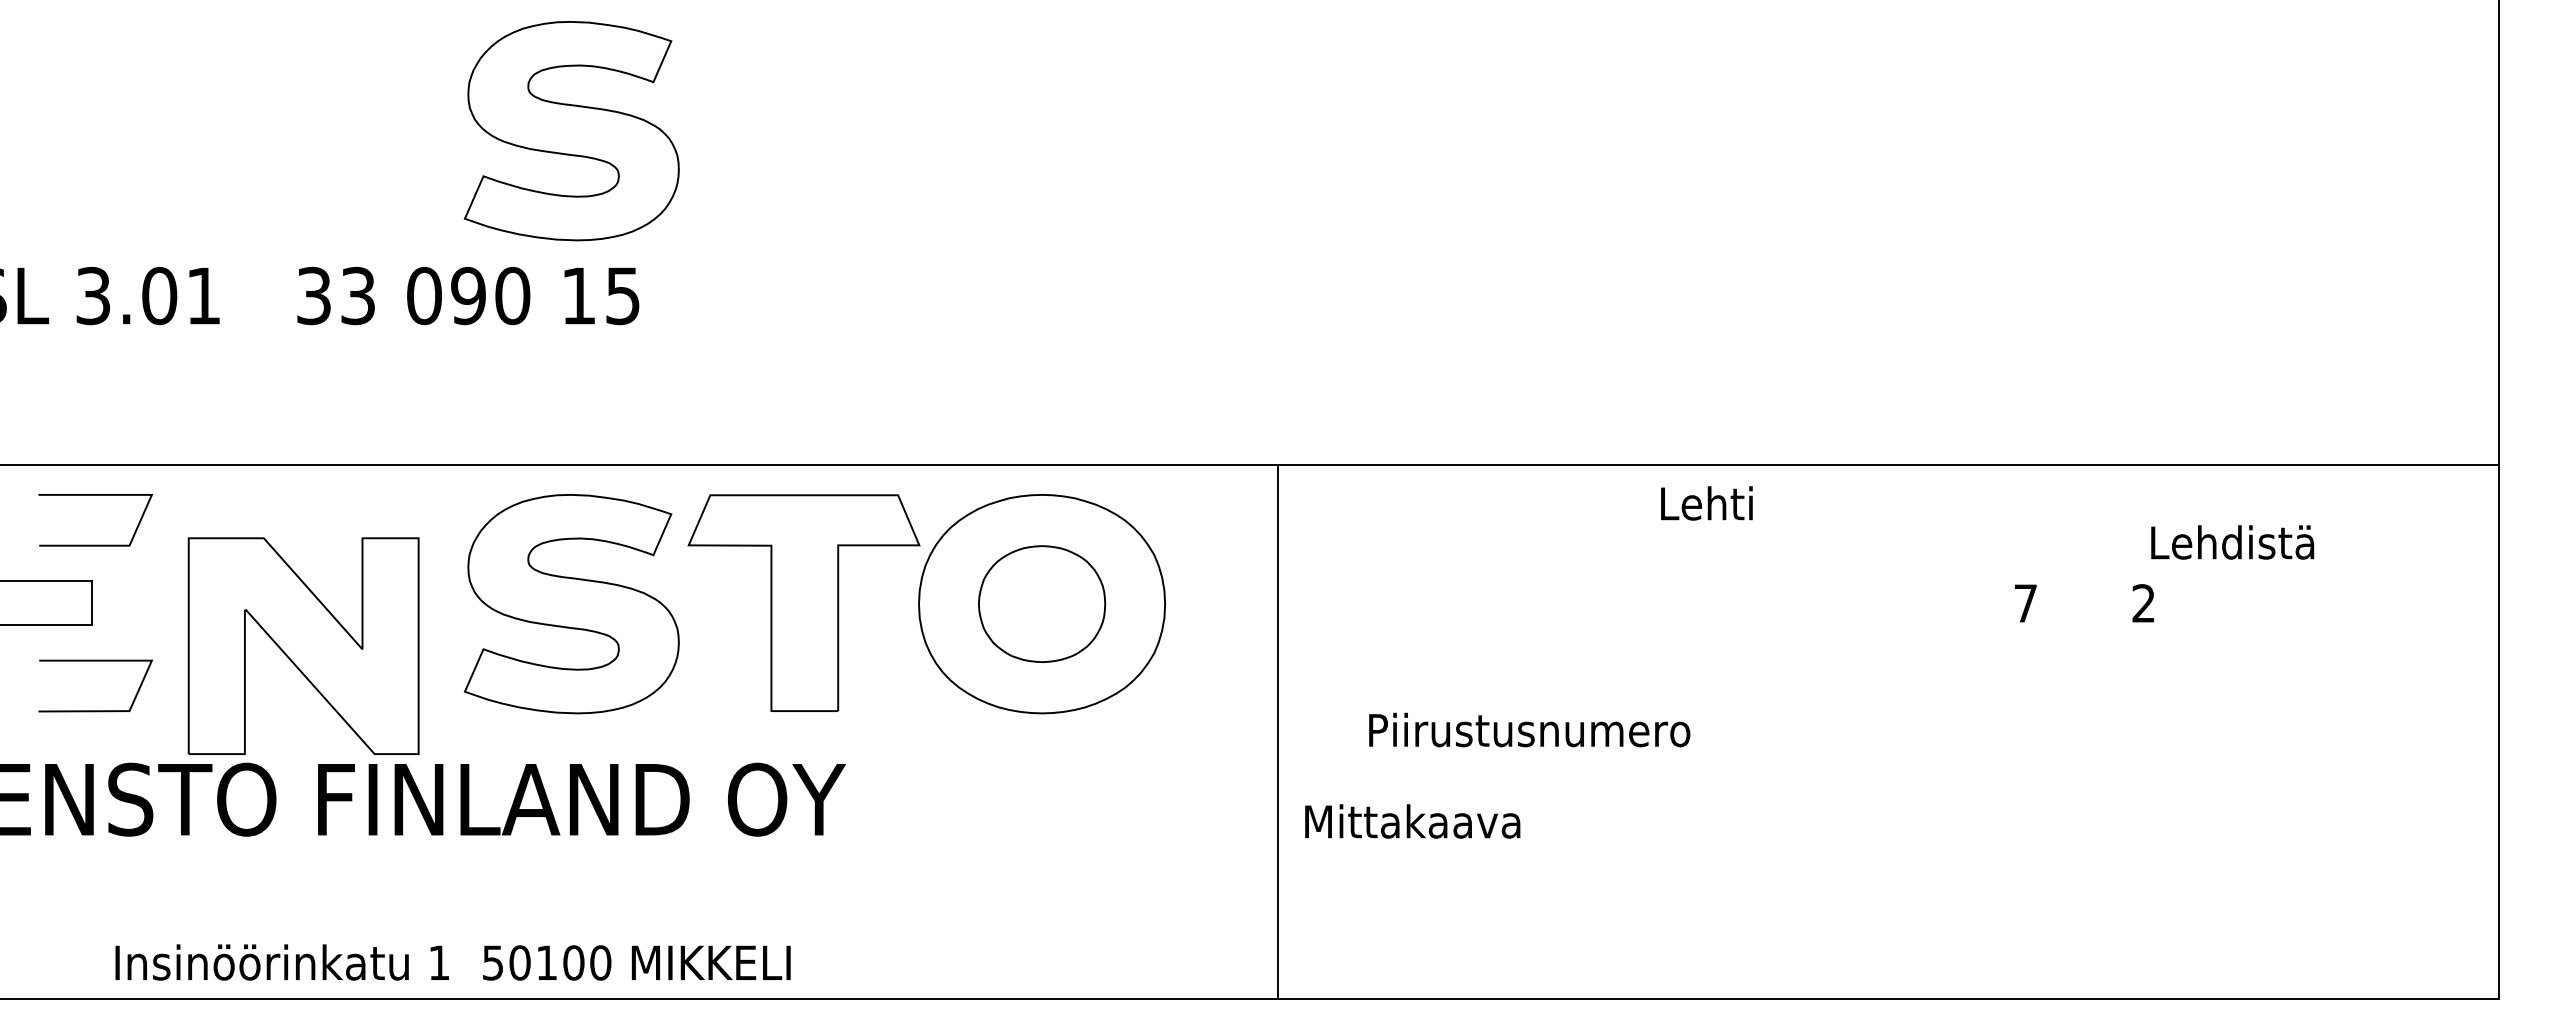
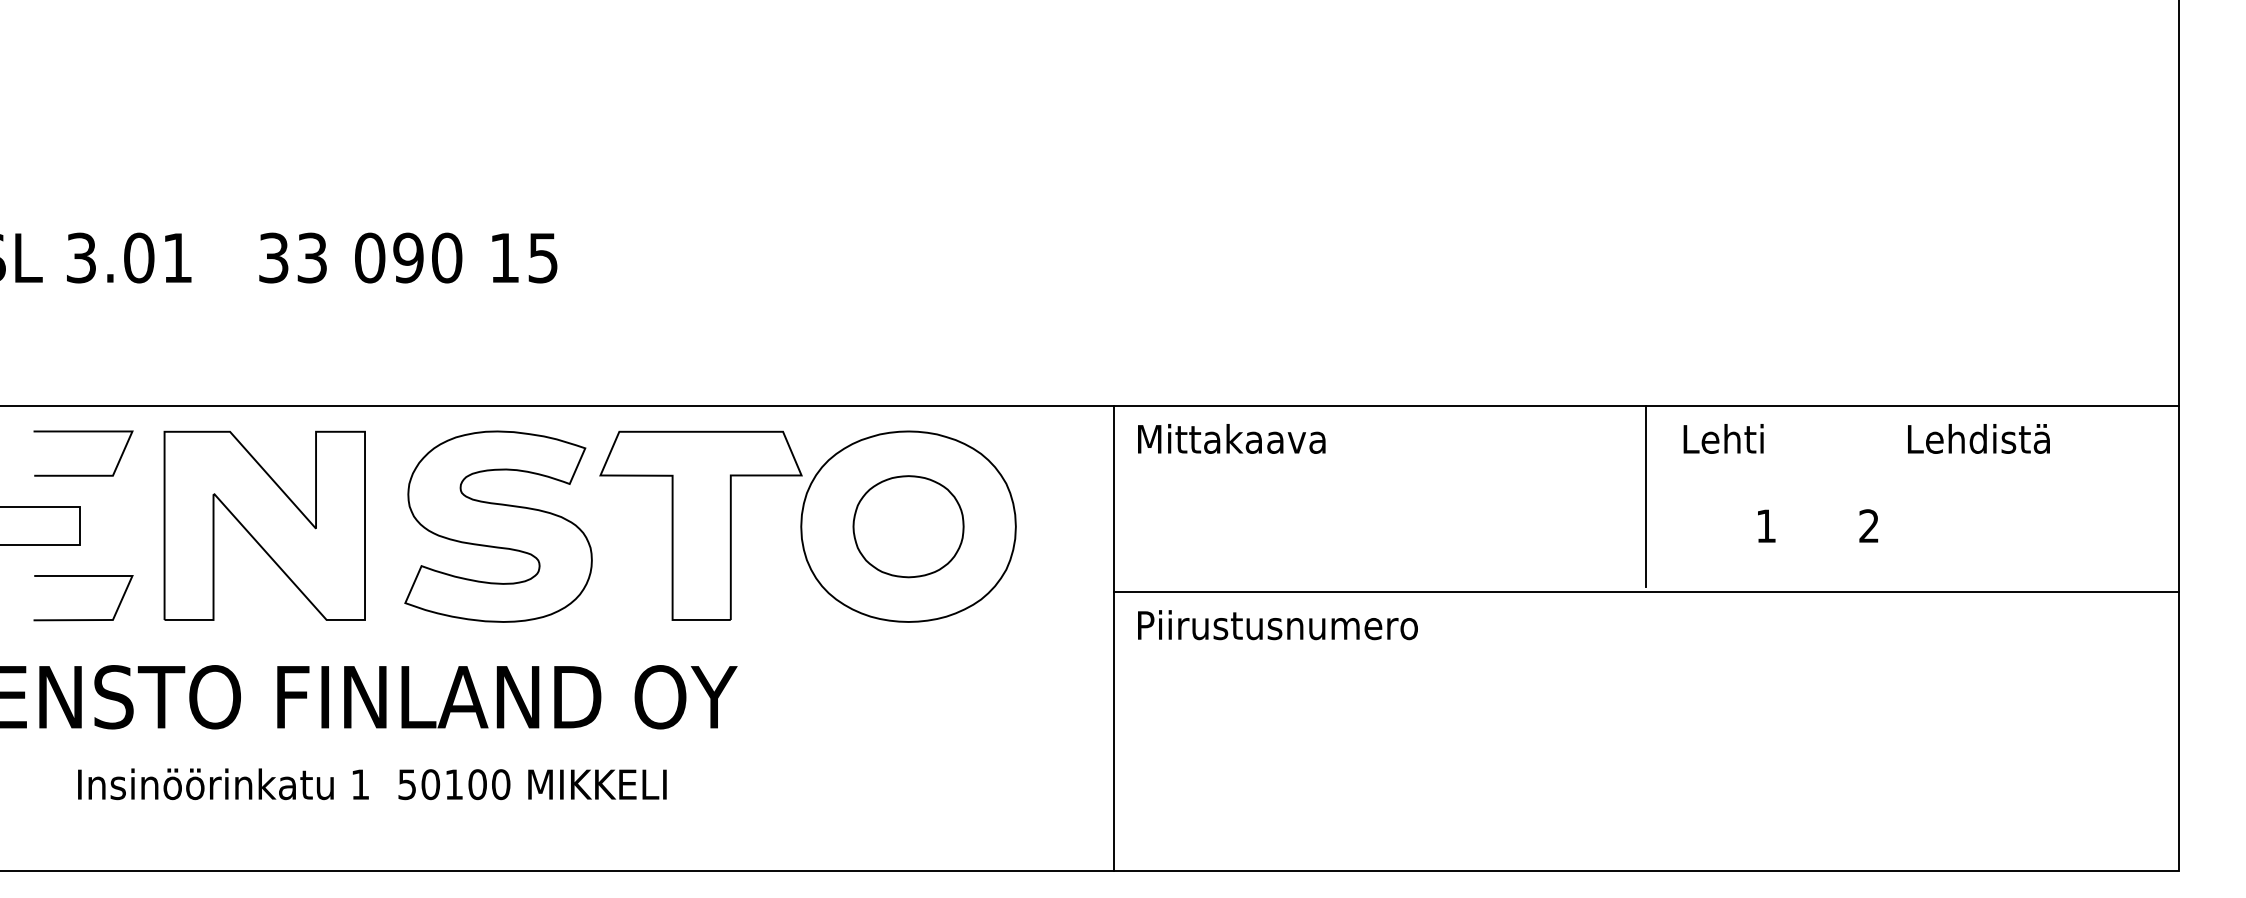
part: (571, 131) -> (498, 114), removed
text: (1706, 503) -> (1723, 438), moved
text: (2232, 542) -> (1978, 438), moved
line: (1887, 568) -> (1645, 495), added
text: (2025, 603) -> (1766, 526), 7 -> 1
part: (303, 645) -> (264, 525), moved
line: (1887, 678) -> (1645, 591), added
text: (1529, 729) -> (1277, 624), moved
text: (1412, 821) -> (1231, 438), moved
text: (452, 962) -> (371, 784), moved

